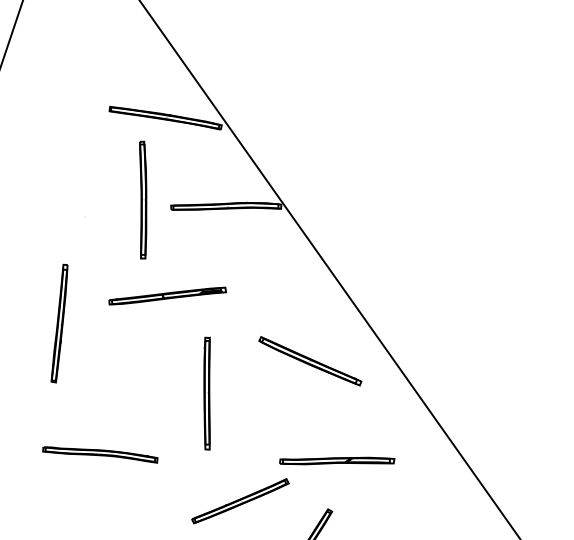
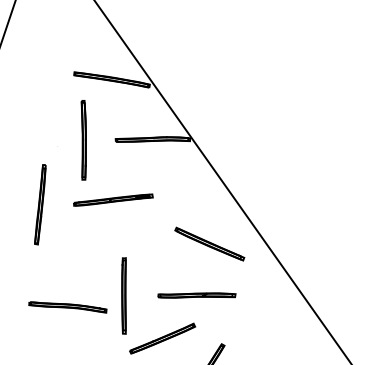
part: (142, 200) -> (83, 140), moved
part: (59, 323) -> (40, 204), moved
part: (206, 392) -> (123, 295), moved
part: (336, 460) -> (196, 295), moved

